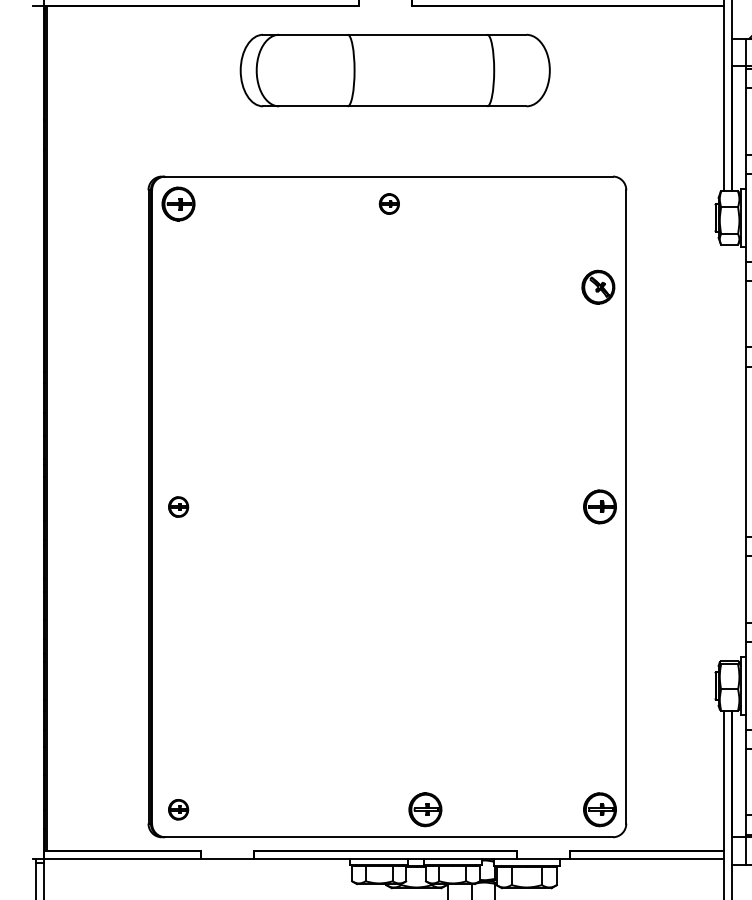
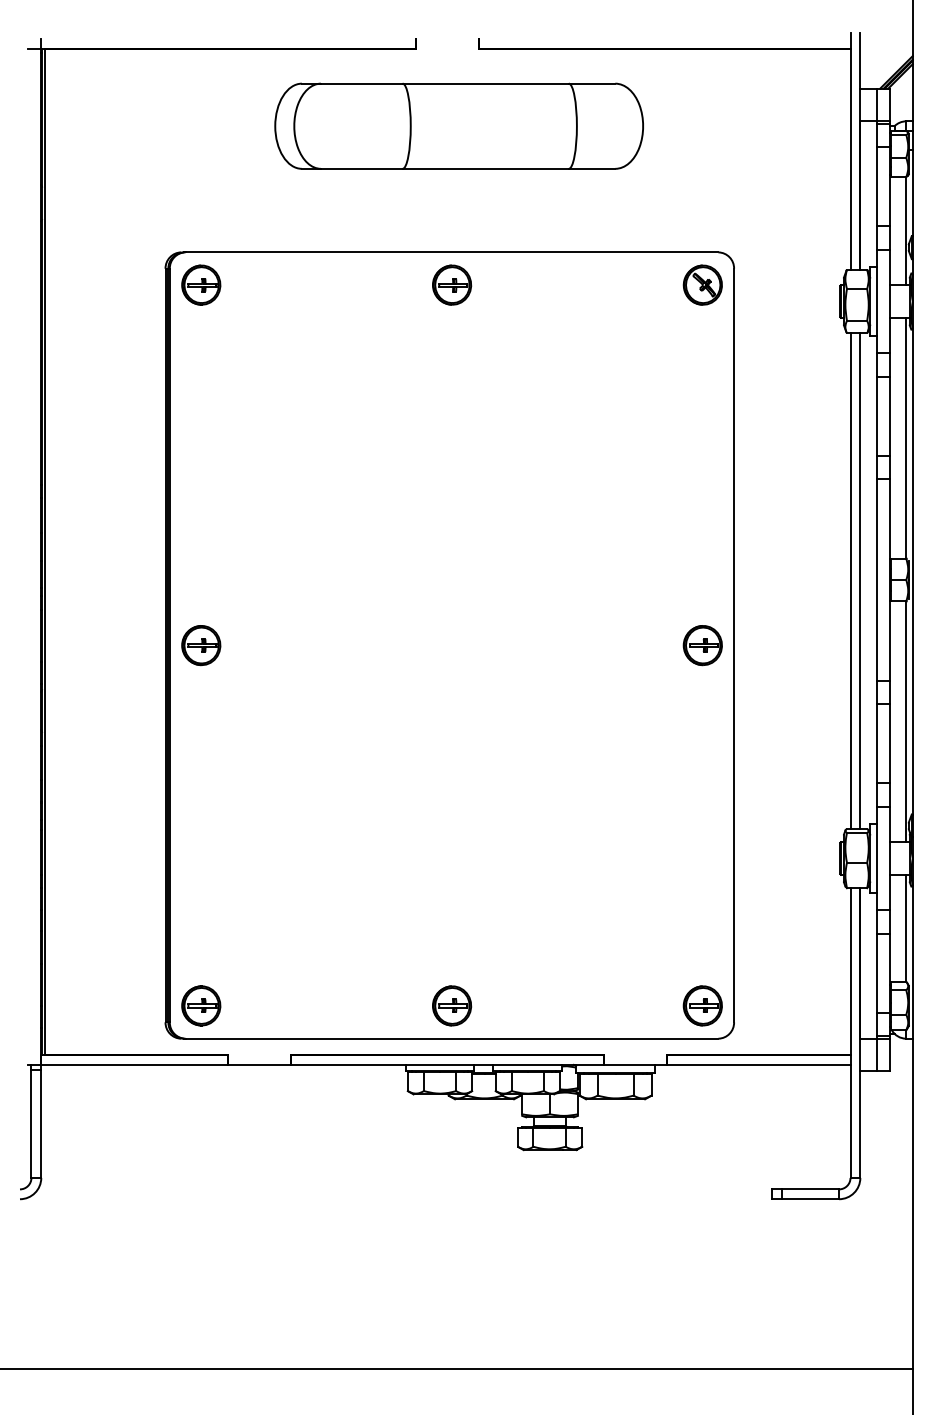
part: (389, 203) -> (452, 284), size x1.67
part: (598, 286) -> (702, 284), moved
line: (724, 452) -> (850, 580), added
line: (732, 452) -> (860, 580), added
part: (178, 506) -> (201, 645), size x1.67
part: (178, 809) -> (201, 1005), size x1.67
part: (425, 809) -> (452, 1005), moved

